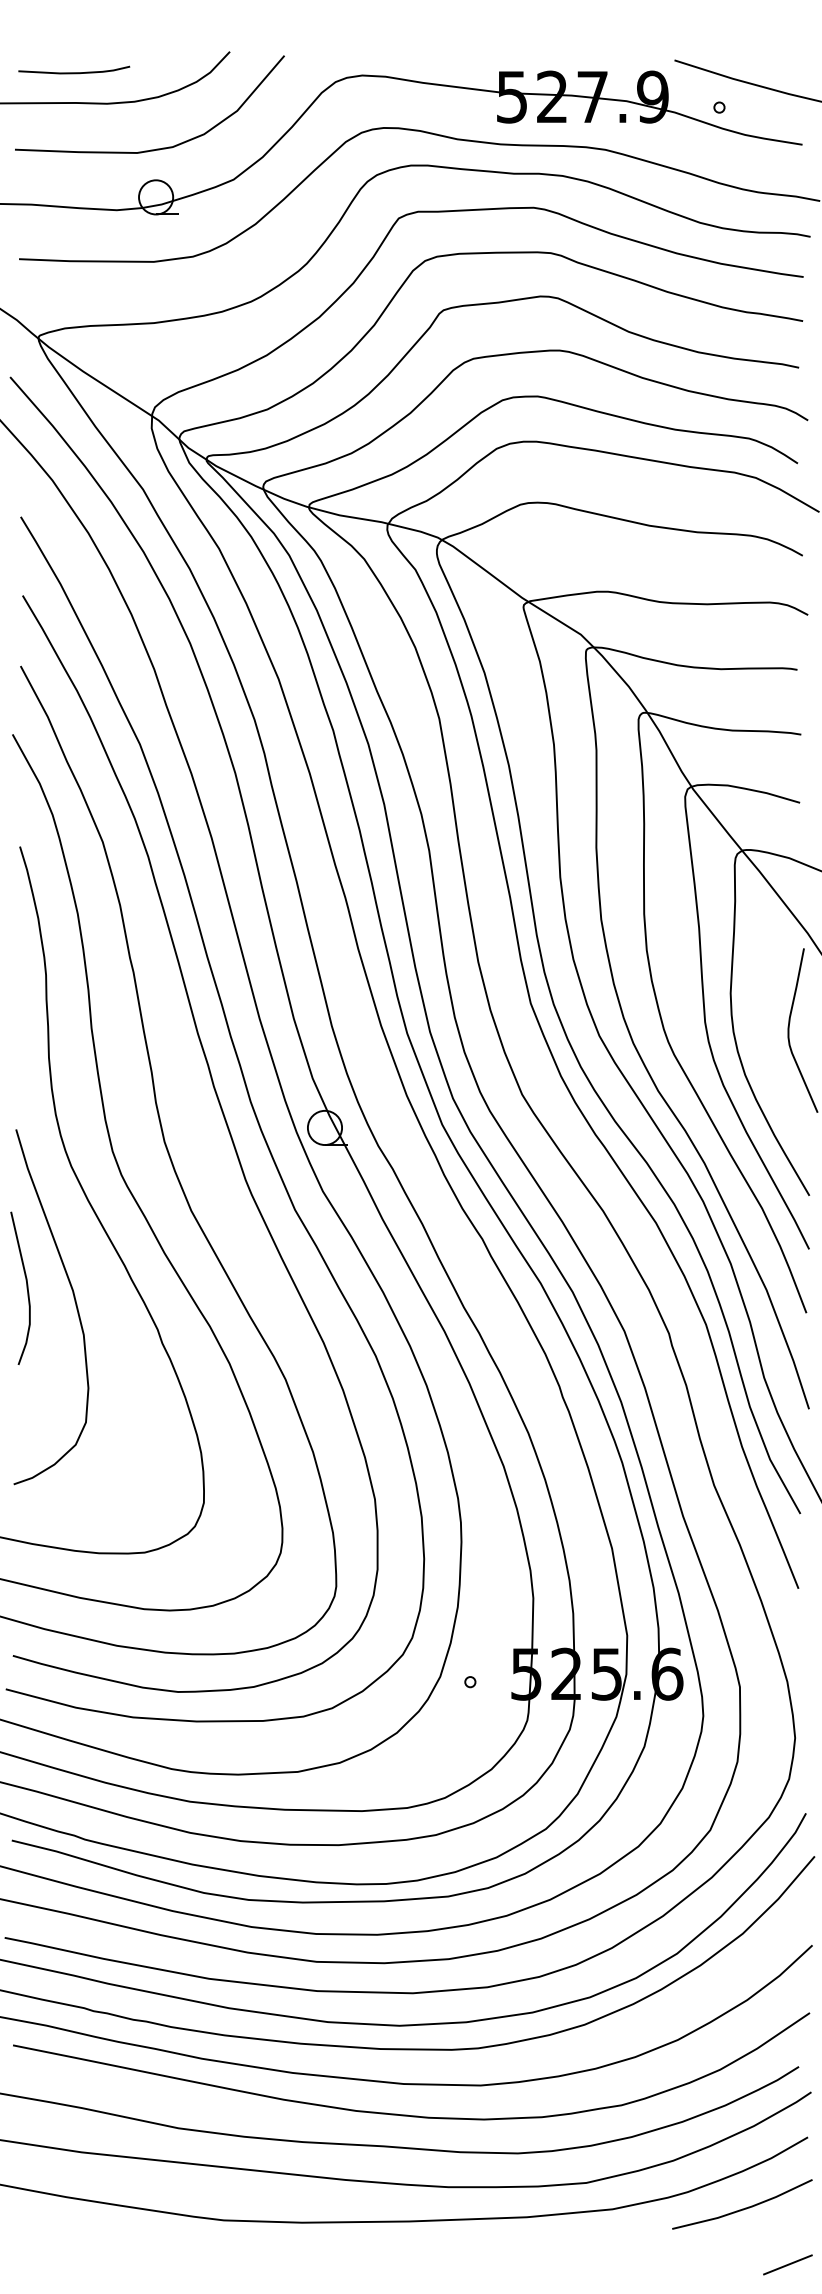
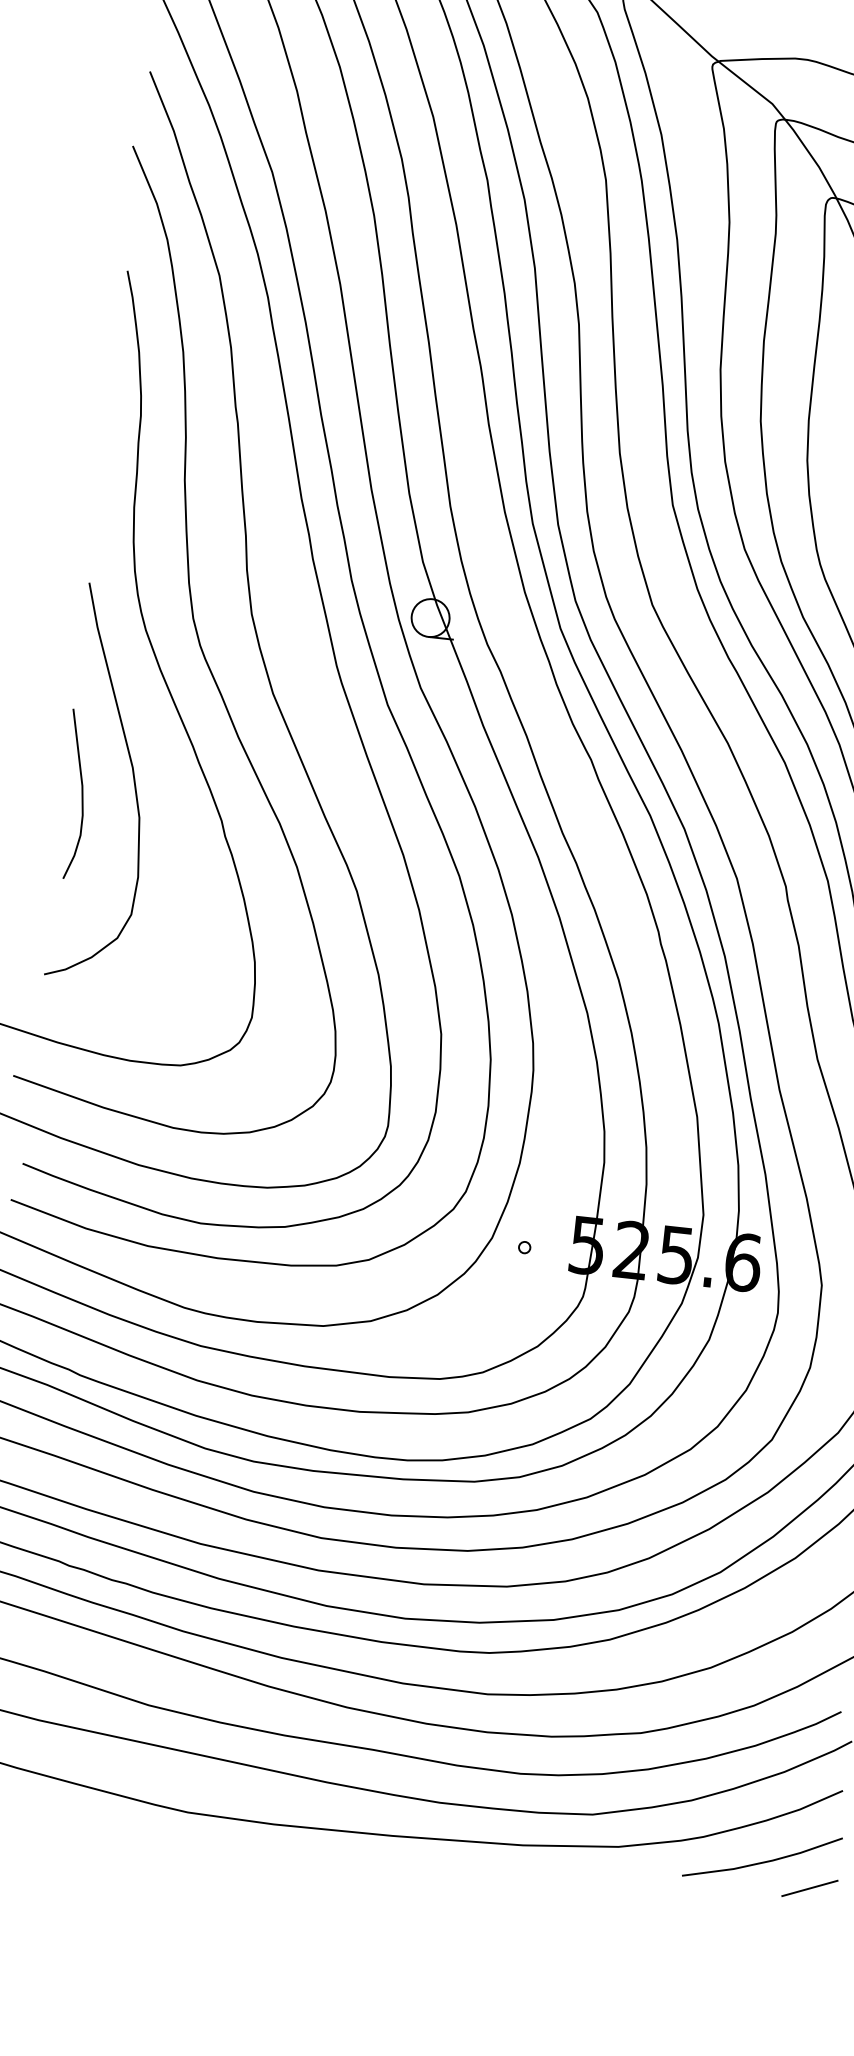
curve: (26, 1287) -> (81, 794), moved
line: (787, 2264) -> (809, 1887), moved

